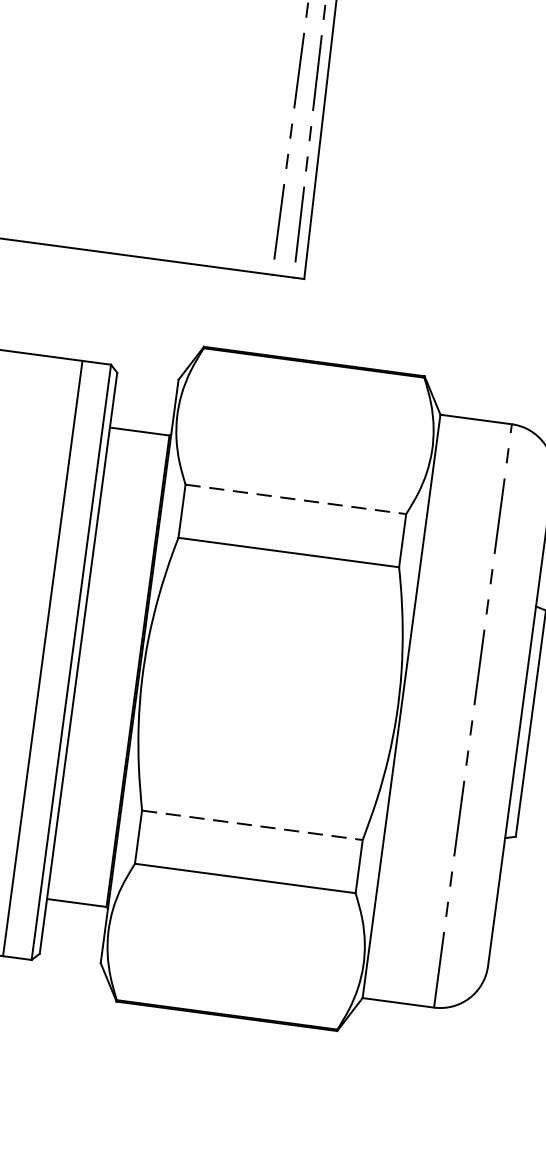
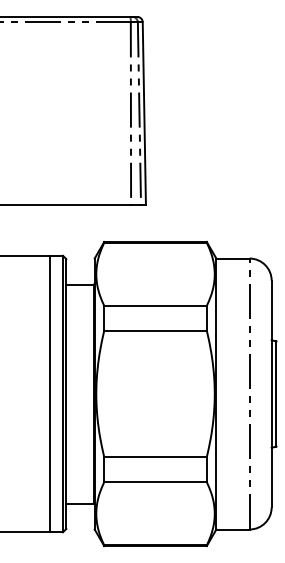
line: (298, 498) -> (156, 305), dashed -> solid
line: (254, 825) -> (156, 457), dashed -> solid

